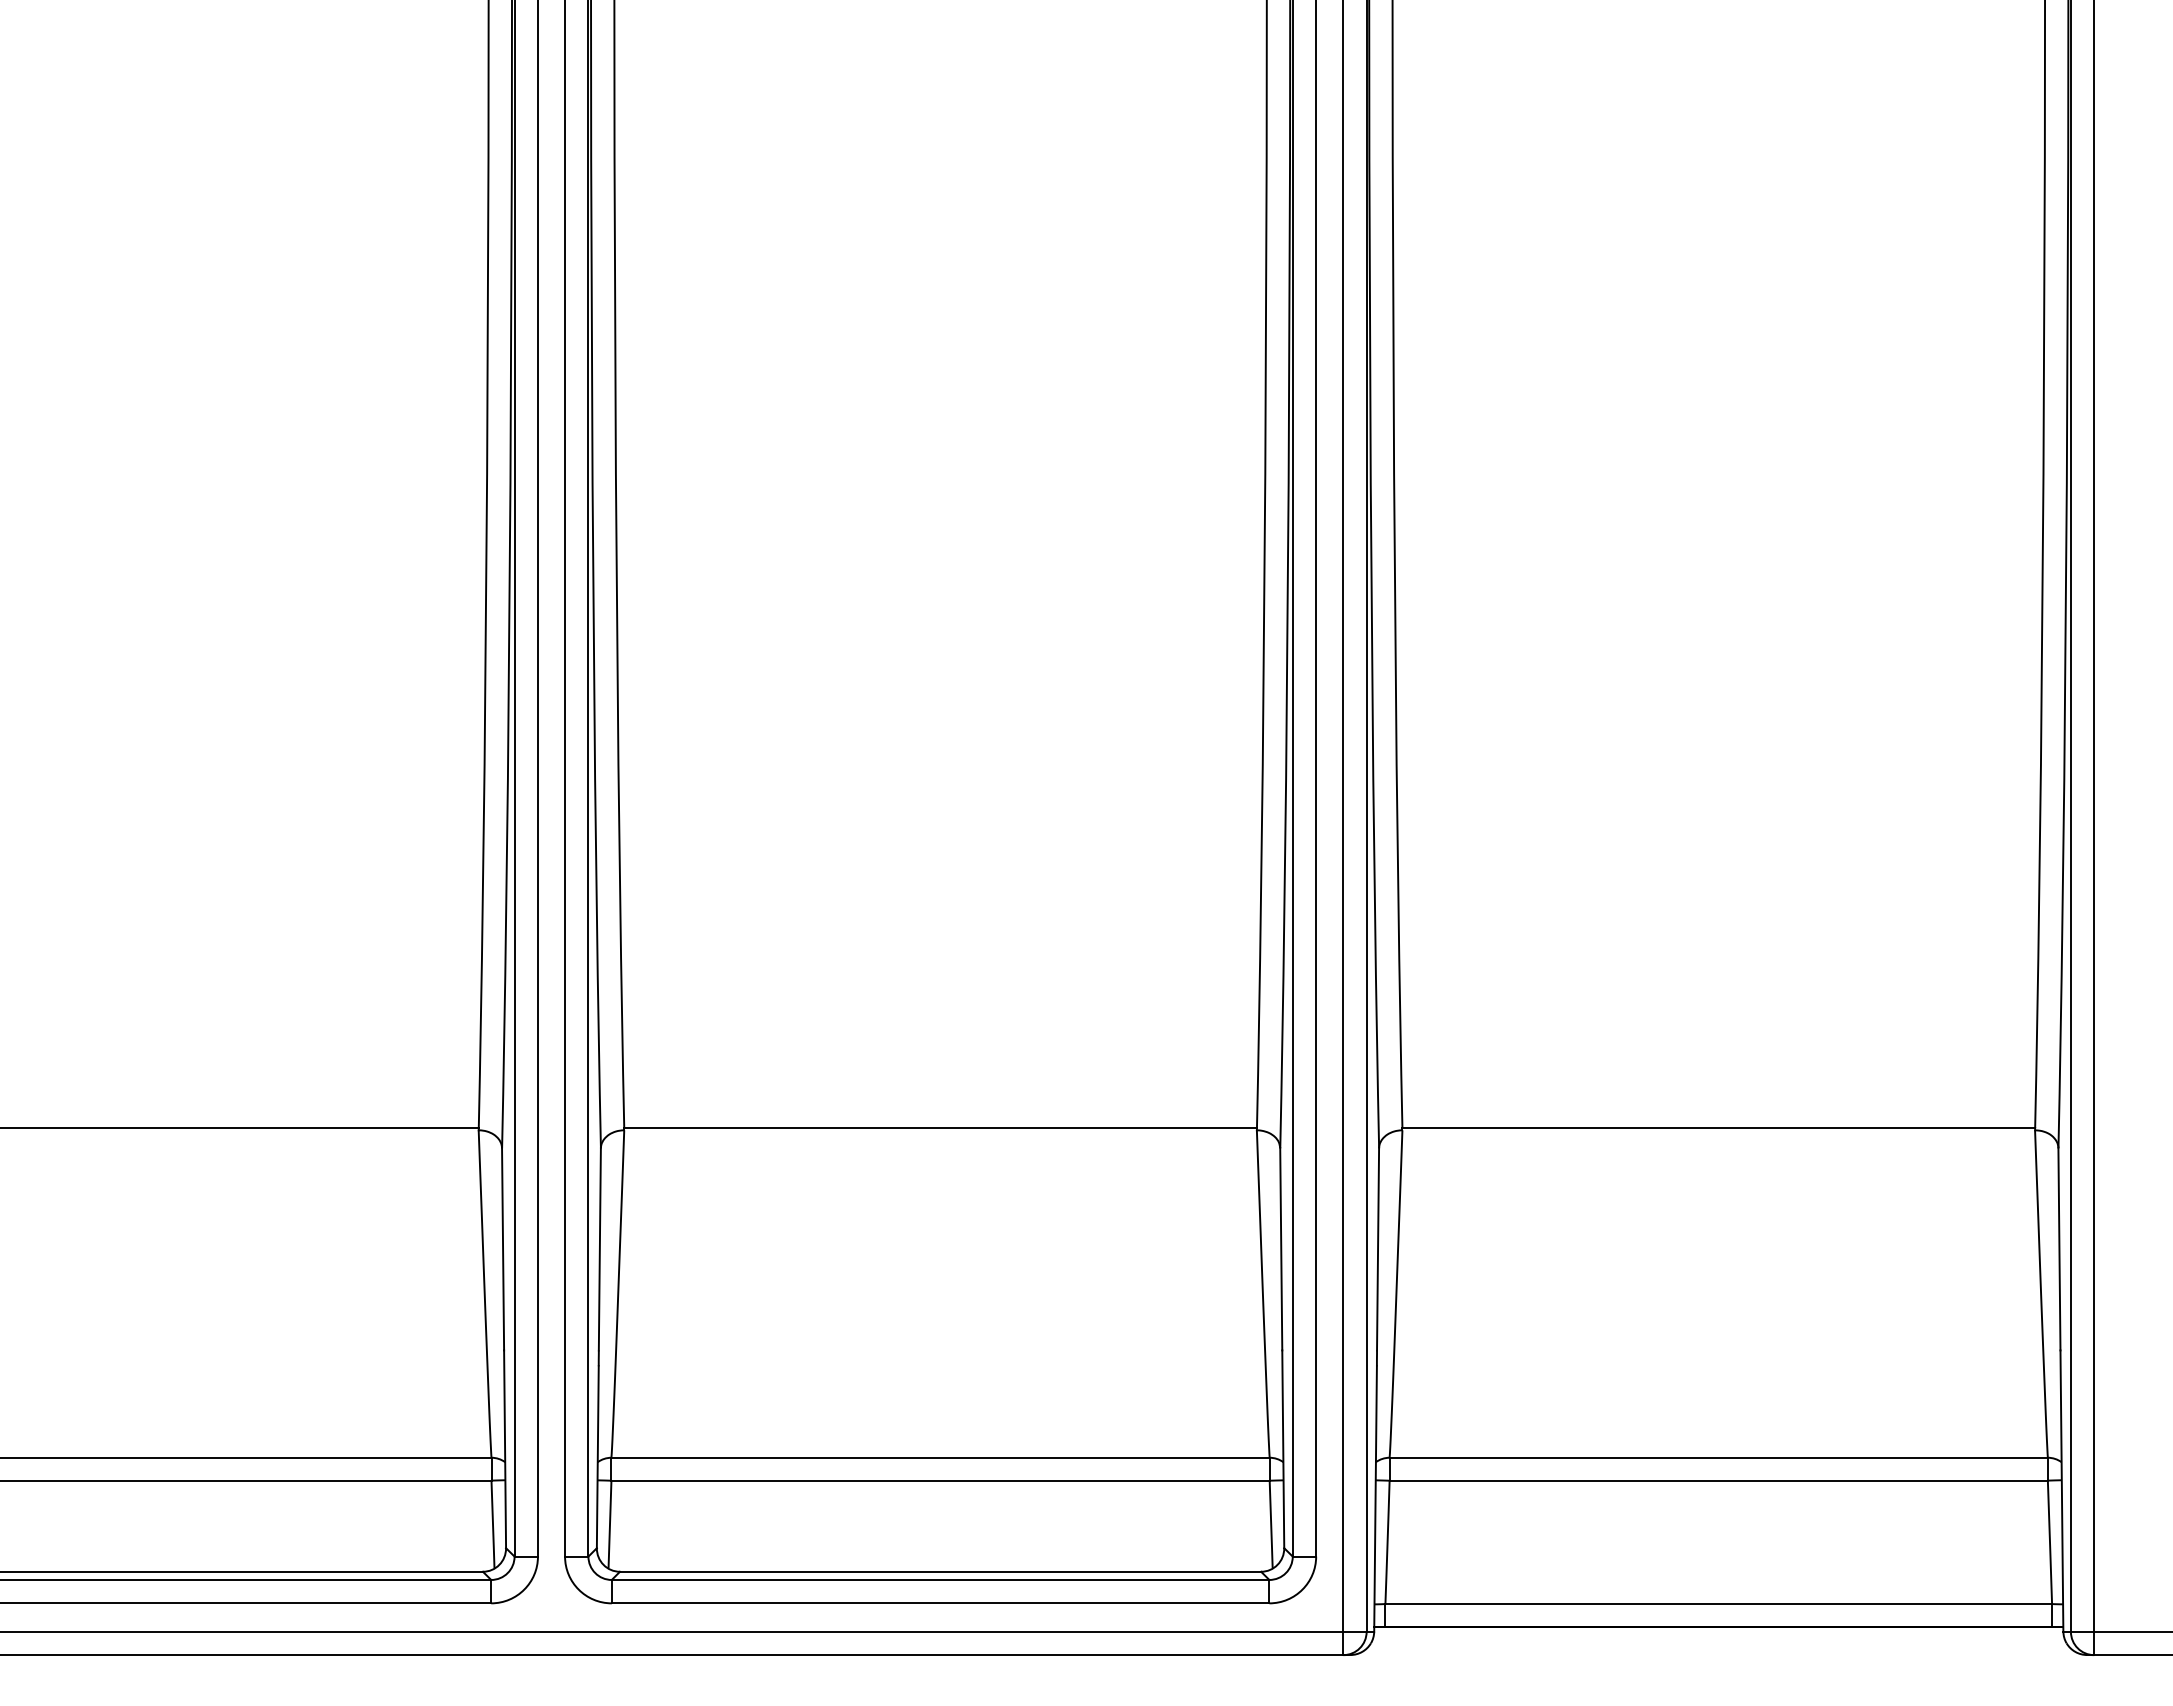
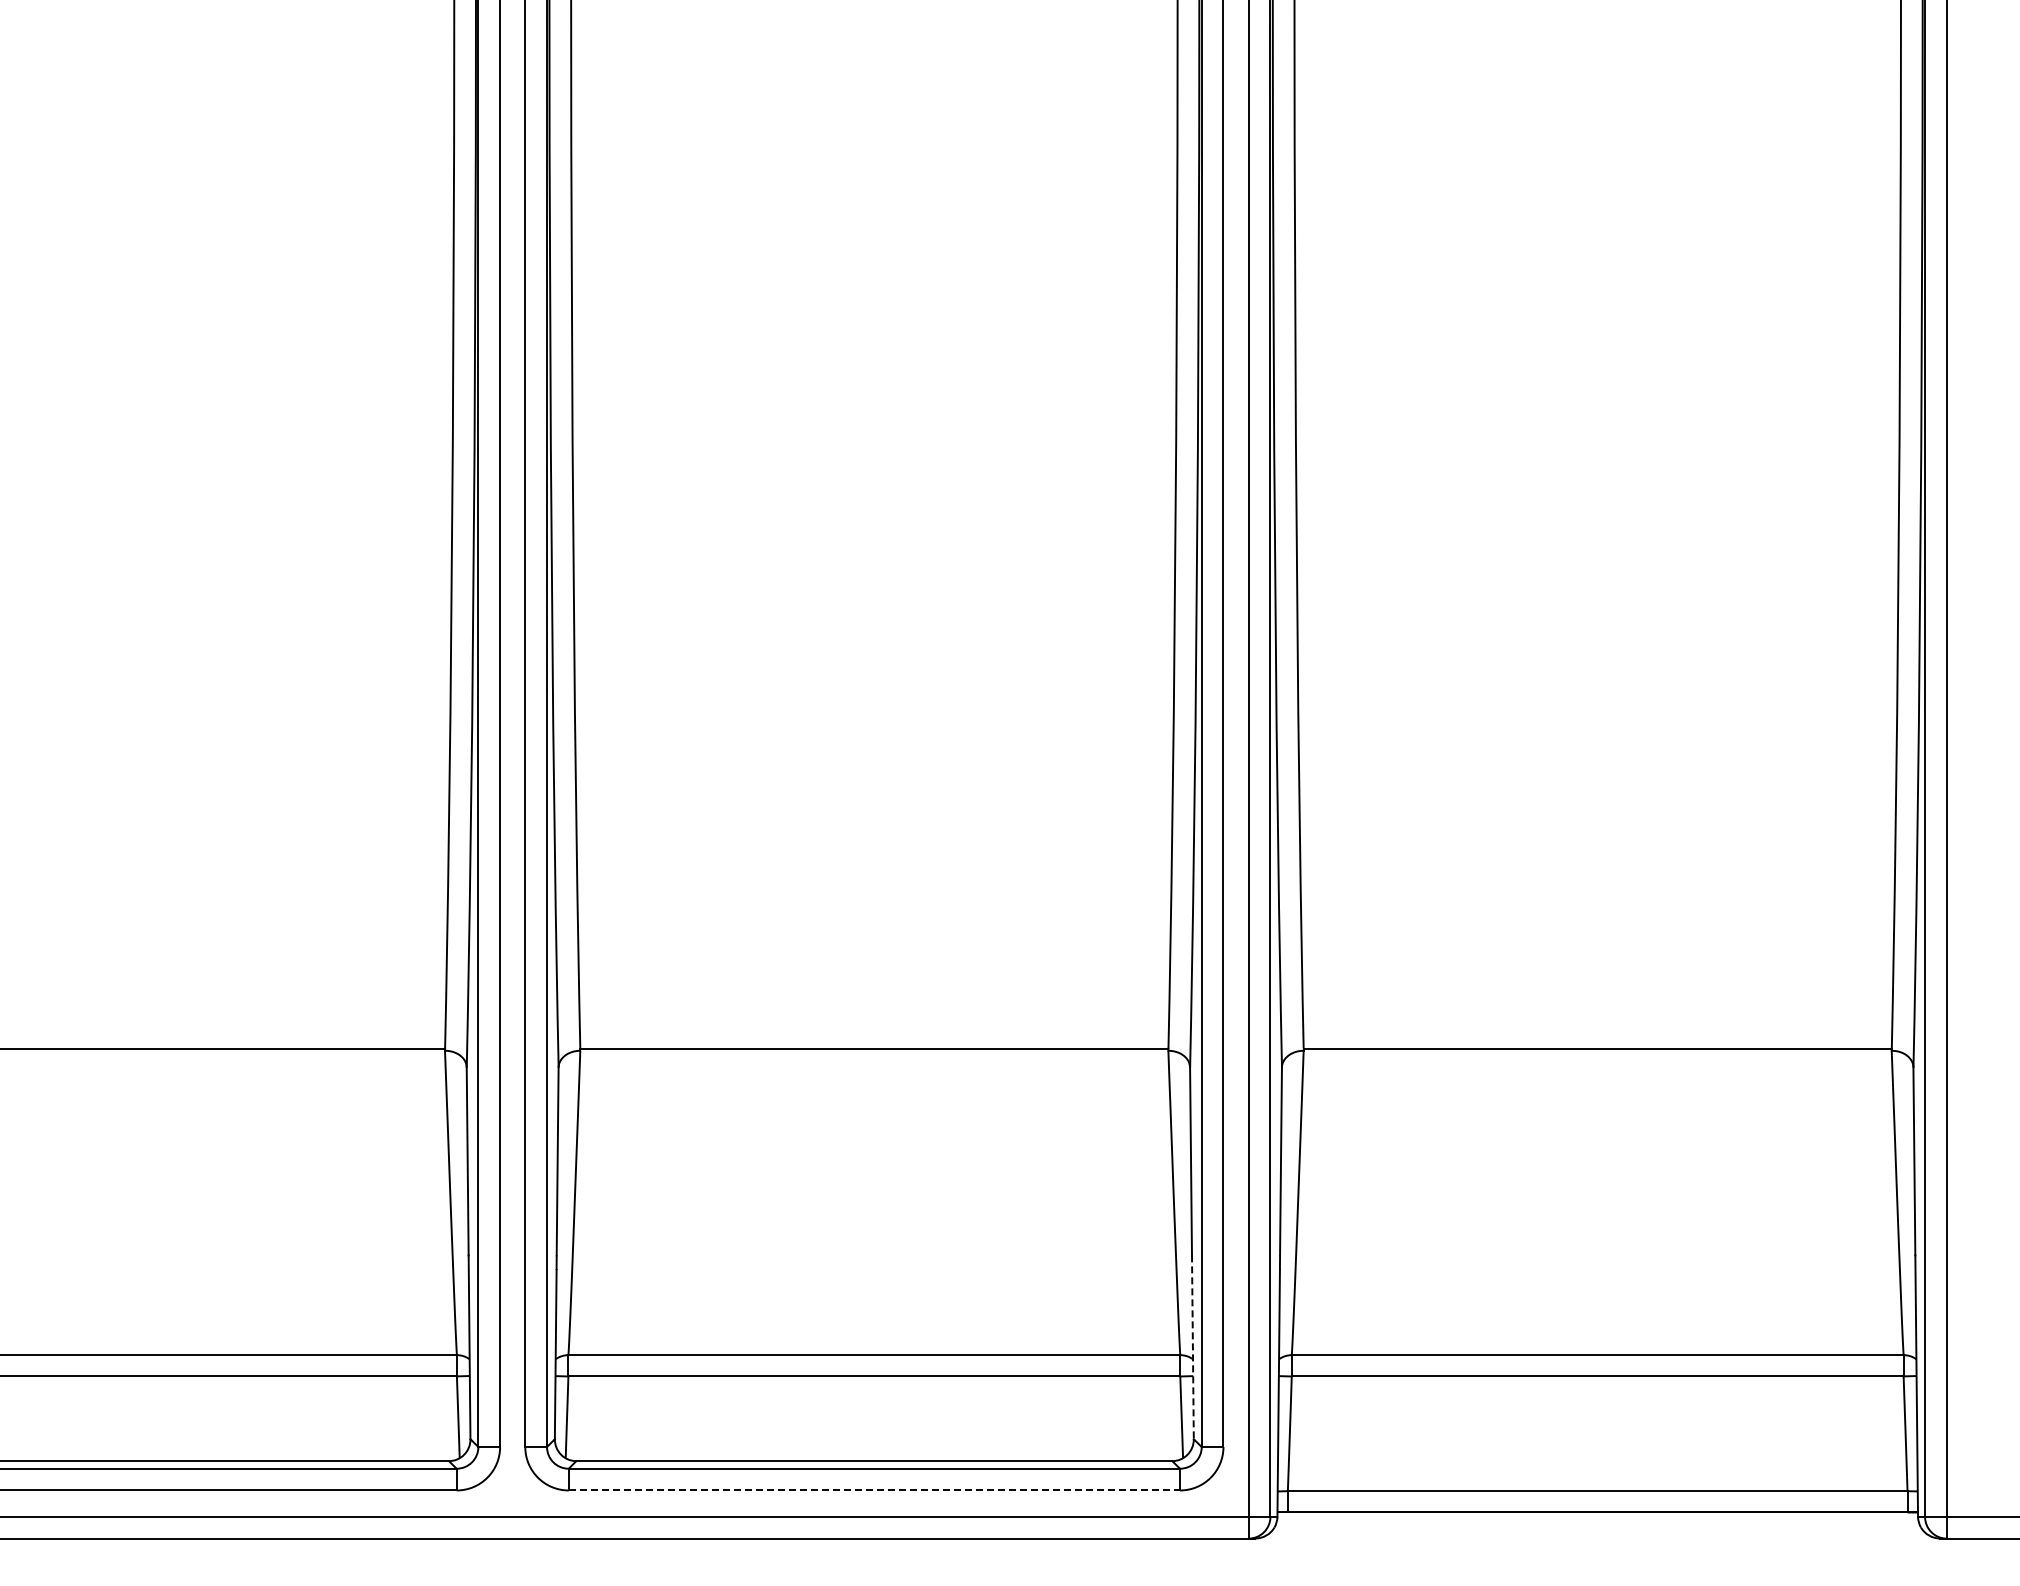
line: (1282, 1449) -> (1192, 1347), solid -> dashed
line: (940, 1603) -> (874, 1490), solid -> dashed

